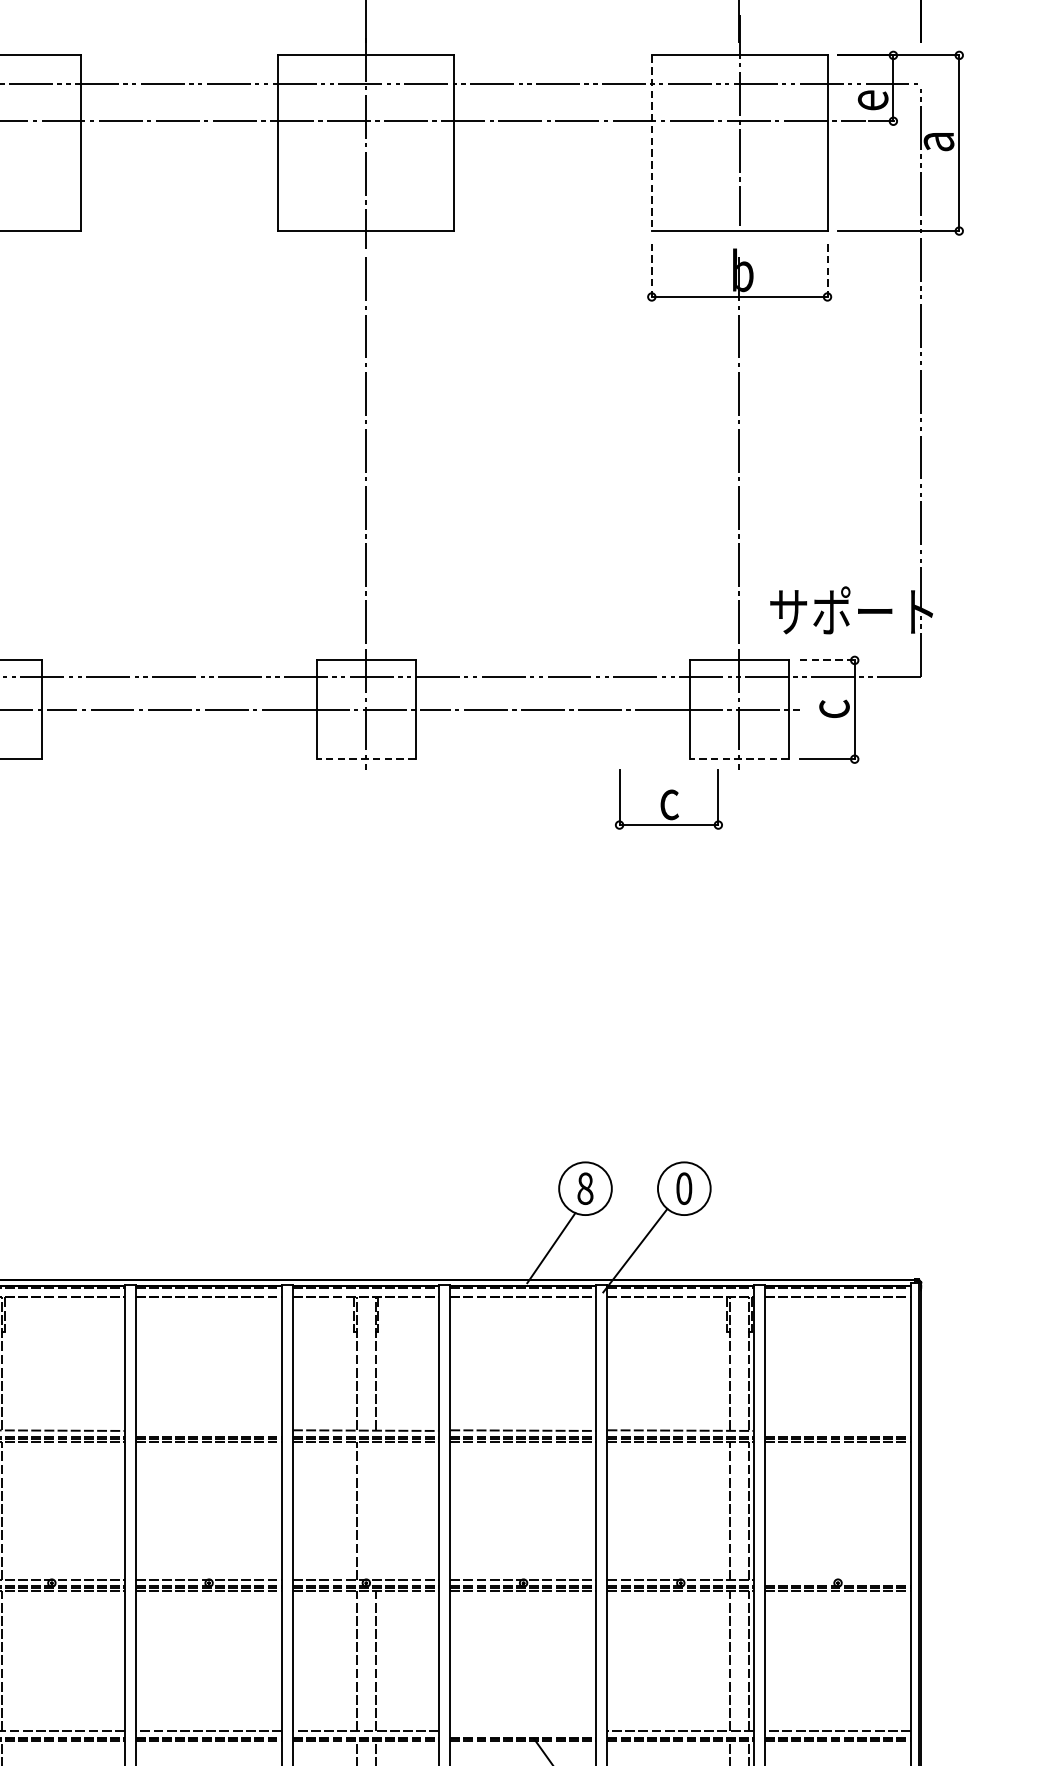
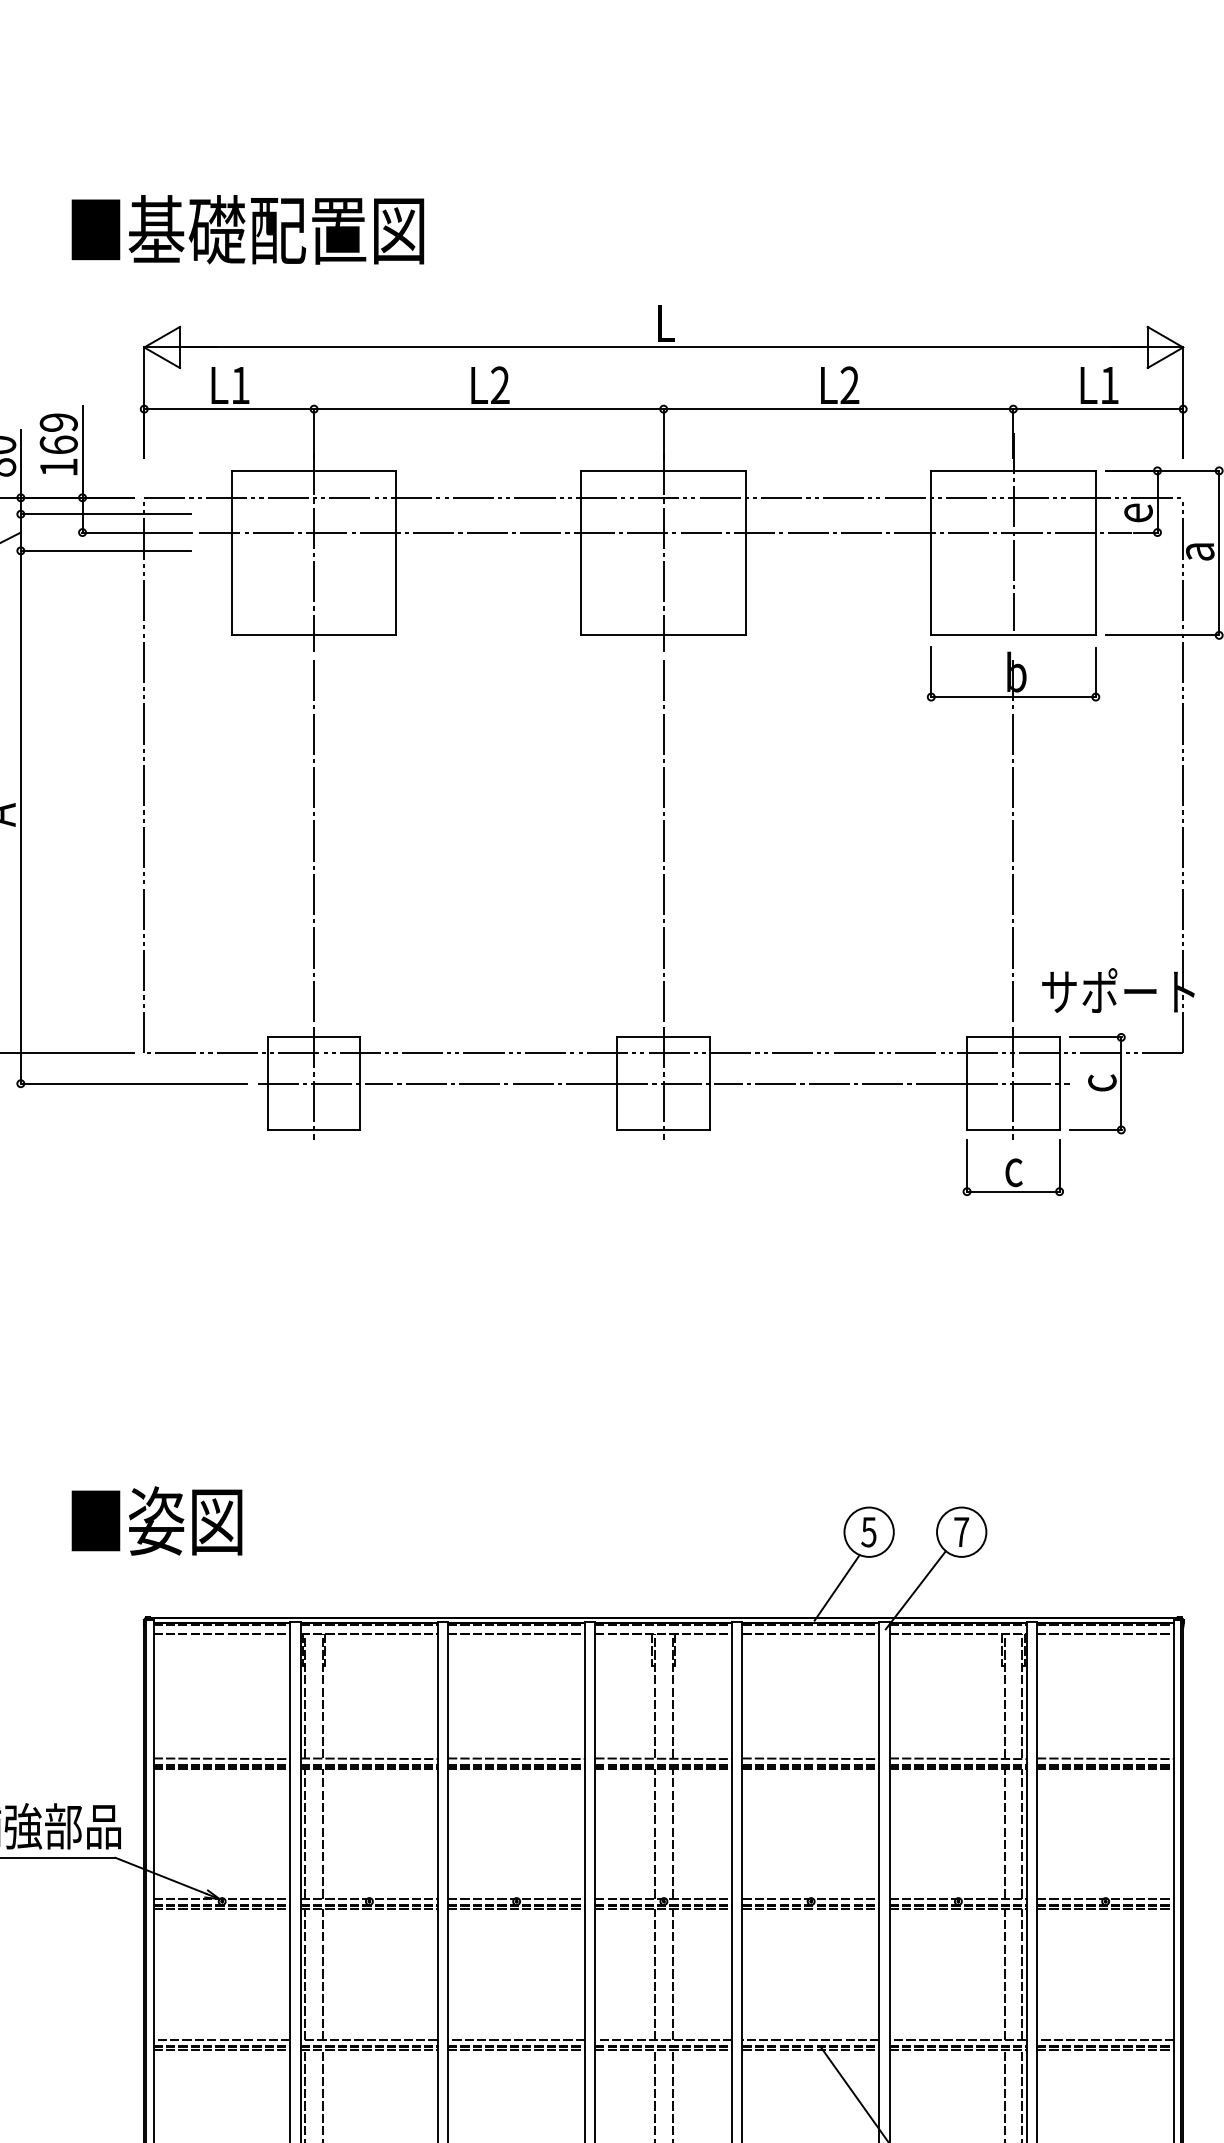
line: (652, 143) -> (931, 553), dashed -> solid
line: (652, 270) -> (931, 672), dashed -> solid
line: (827, 270) -> (1095, 672), dashed -> solid
line: (827, 660) -> (1095, 1037), dashed -> solid
line: (365, 758) -> (663, 1129), dashed -> solid
line: (738, 758) -> (1012, 1129), dashed -> solid
part: (668, 799) -> (1012, 1167), moved
text: (584, 1189) -> (868, 1532), 8 -> 5
text: (684, 1189) -> (961, 1532), 0 -> 7
line: (207, 1430) -> (515, 1758), added
line: (836, 1430) -> (1104, 1758), added
line: (375, 1510) -> (672, 1833), added
line: (836, 1579) -> (1104, 1898), added
line: (522, 1731) -> (810, 2040), added

